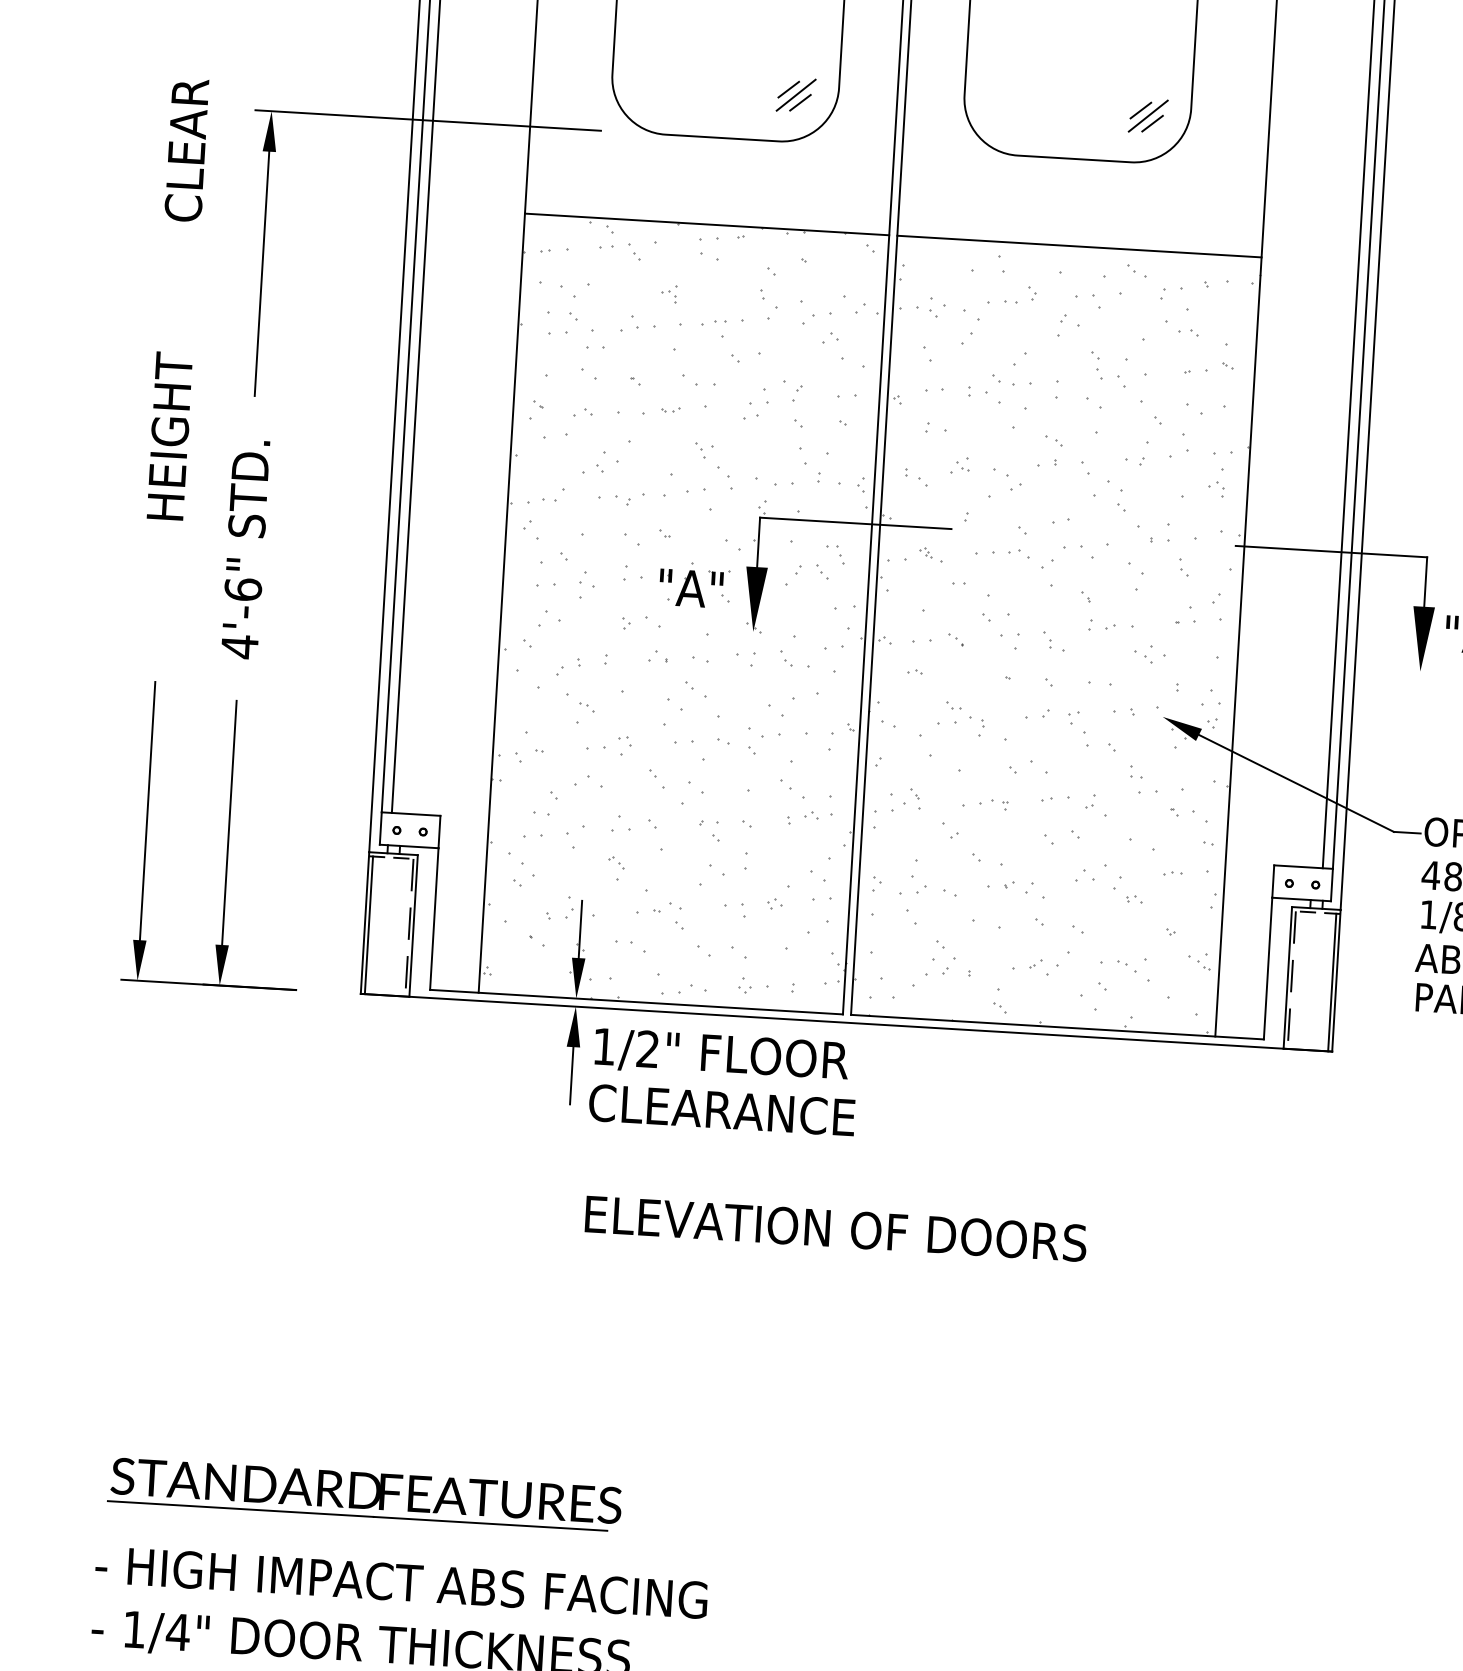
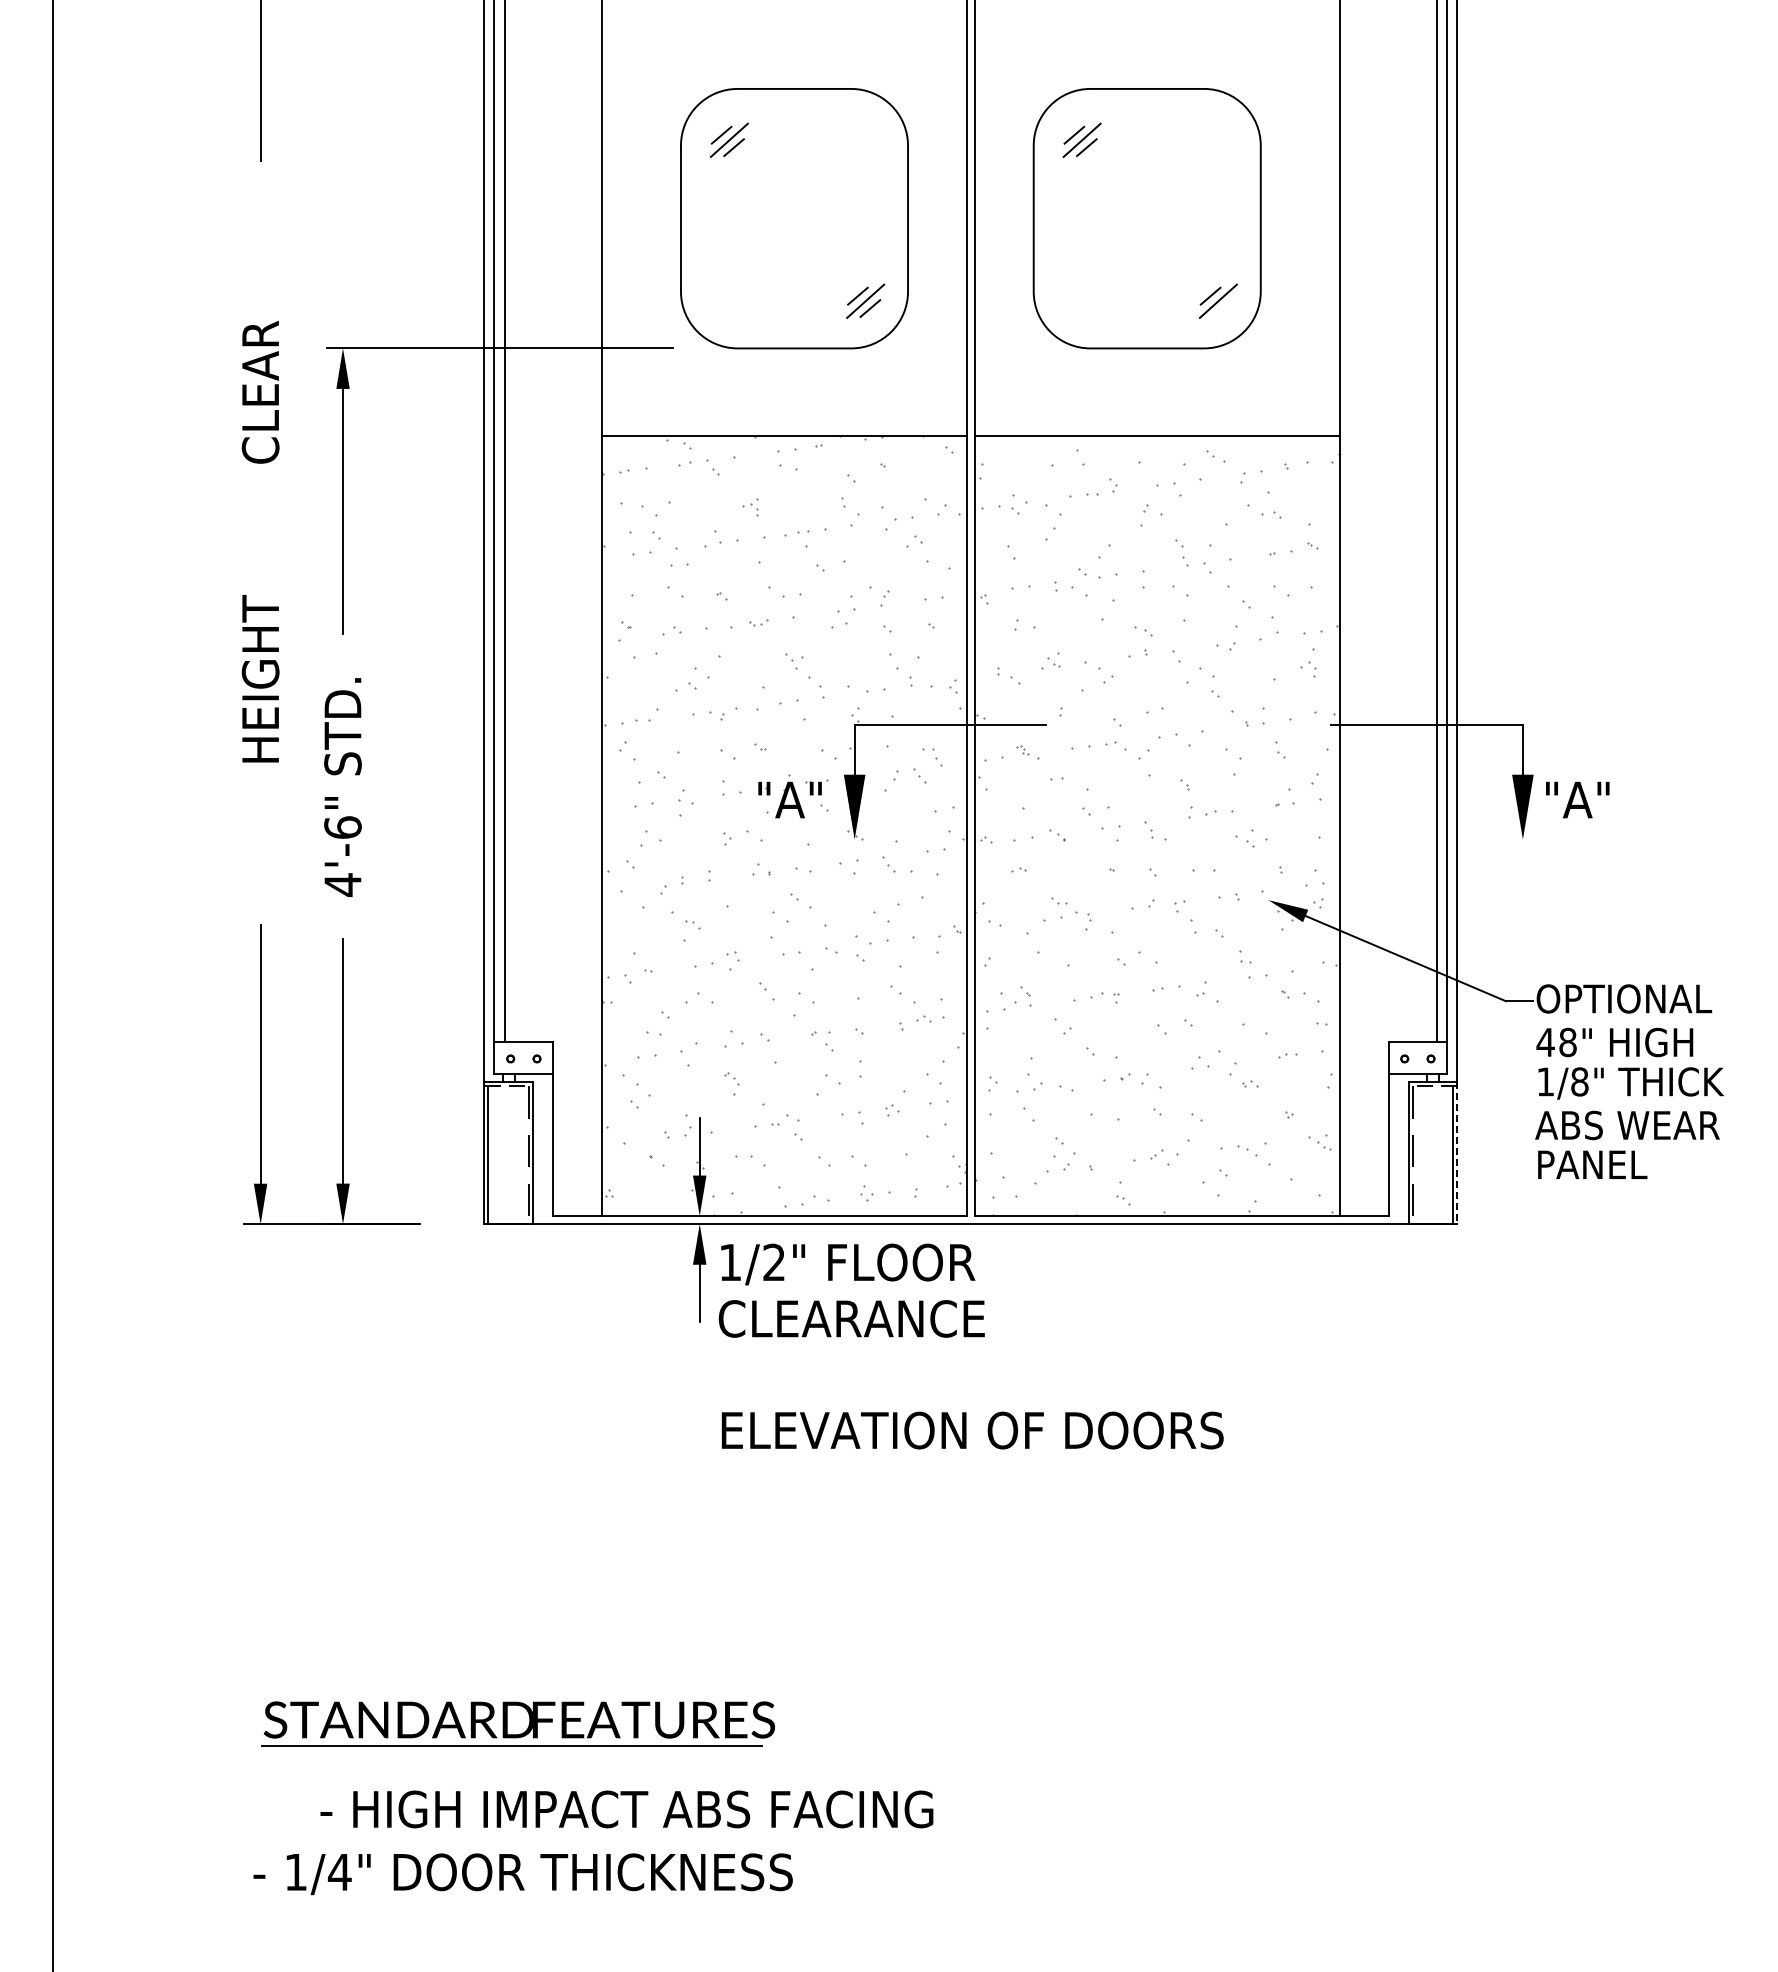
line: (1152, 123) -> (1222, 308), removed
line: (1336, 981) -> (1457, 1153), solid -> dashed
text: (401, 1582) -> (626, 1809), moved

